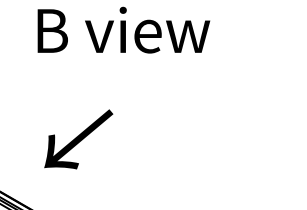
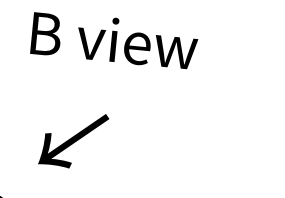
text: (78, 139) -> (73, 140), moved

